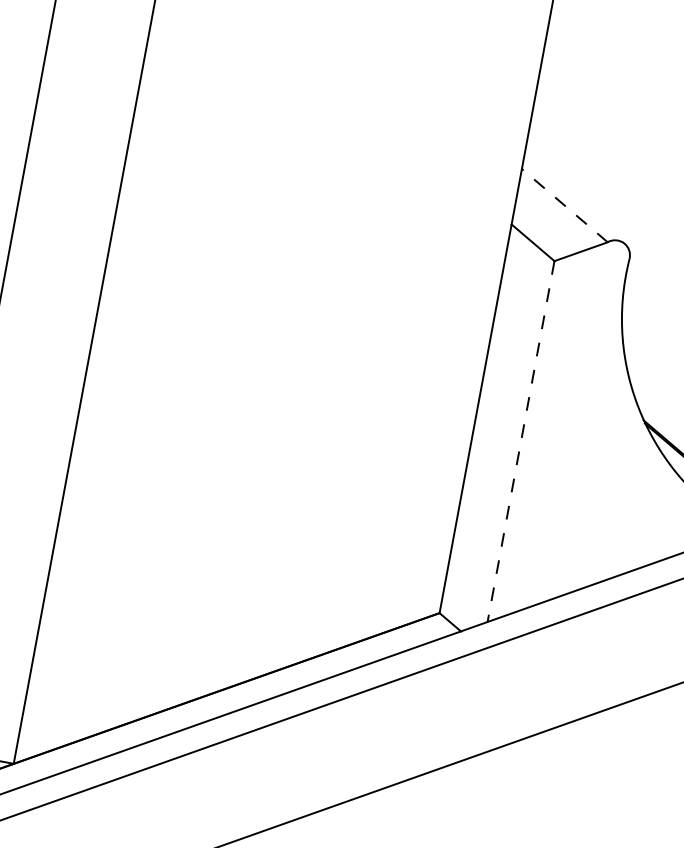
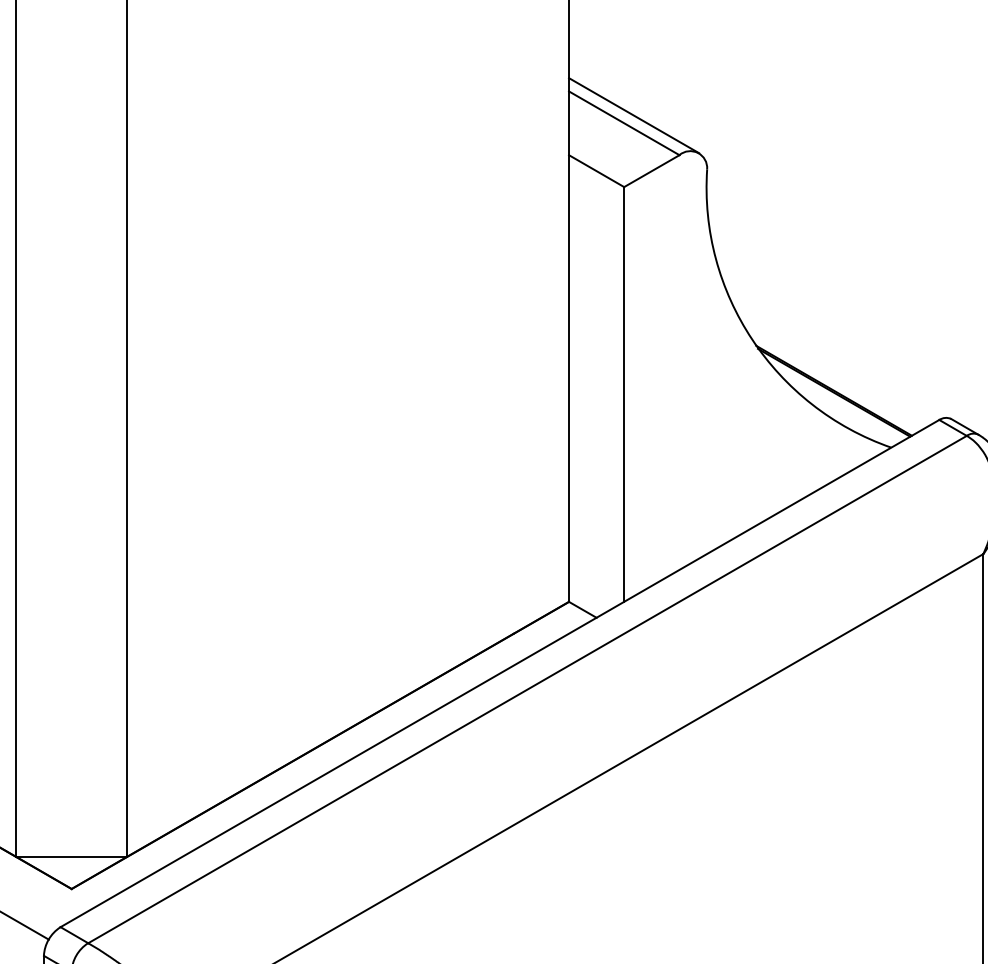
line: (574, 200) -> (634, 115), added
line: (564, 205) -> (624, 123), dashed -> solid
line: (521, 441) -> (624, 394), dashed -> solid

